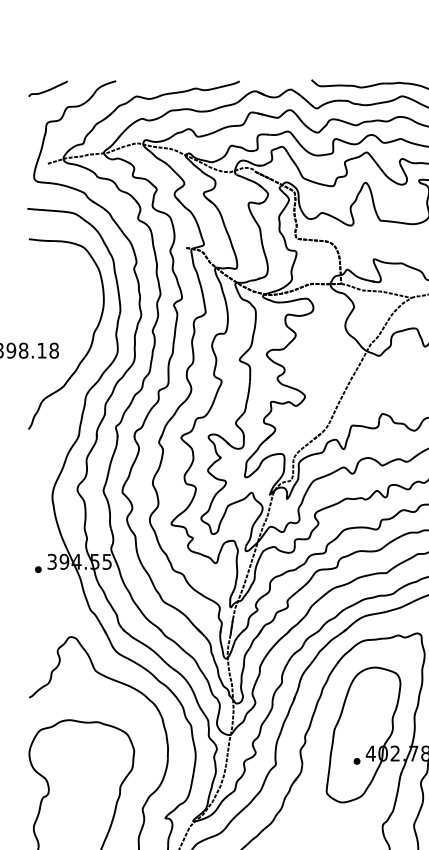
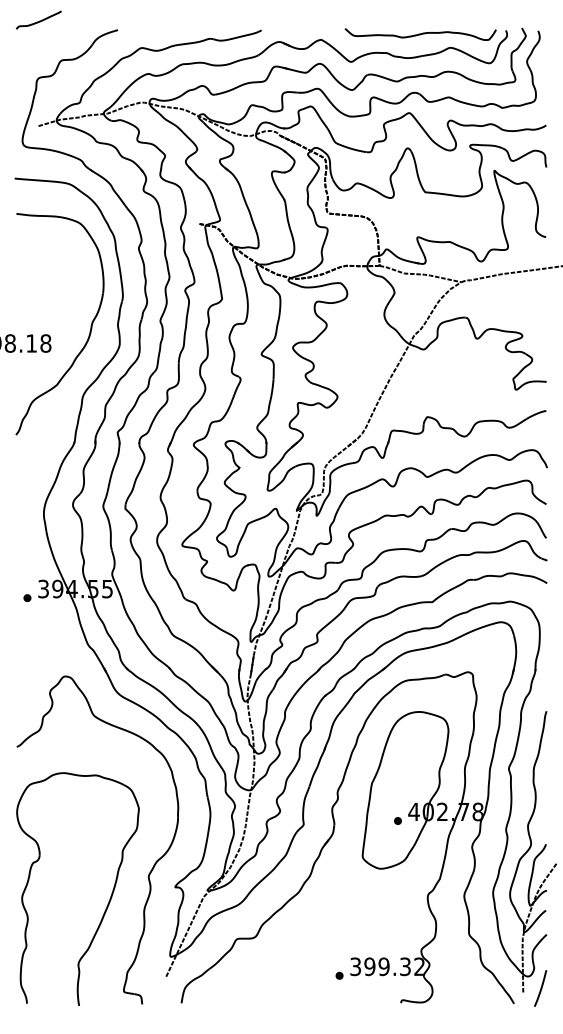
curve: (48, 89) -> (39, 20), moved

